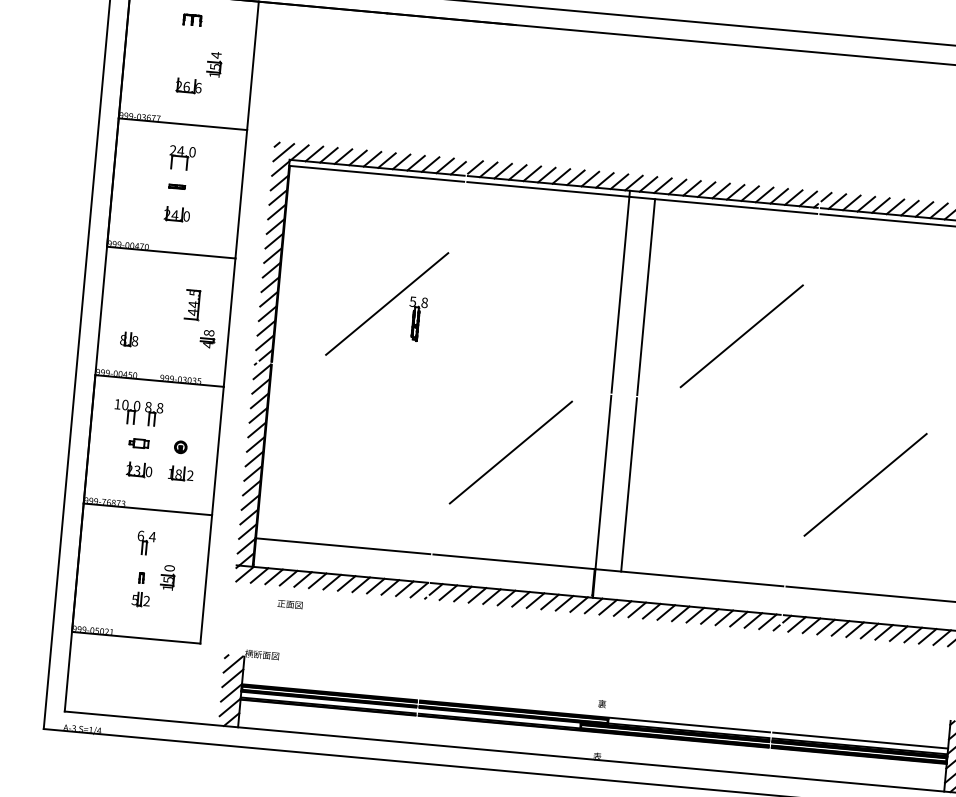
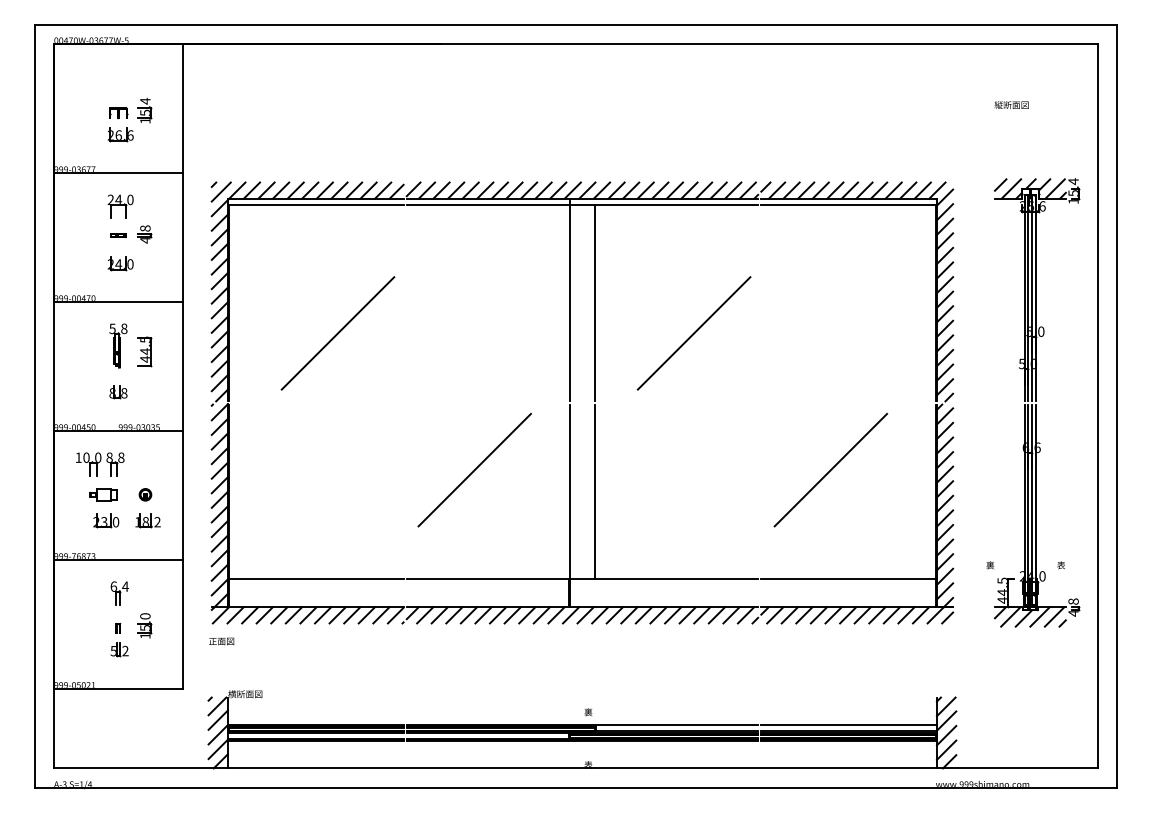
part: (192, 20) -> (118, 113), moved
part: (417, 318) -> (118, 345), moved
part: (207, 338) -> (144, 234), moved
part: (129, 339) -> (118, 392), moved
part: (139, 443) -> (103, 494), size x1.43
text: (290, 604) -> (221, 641), moved

